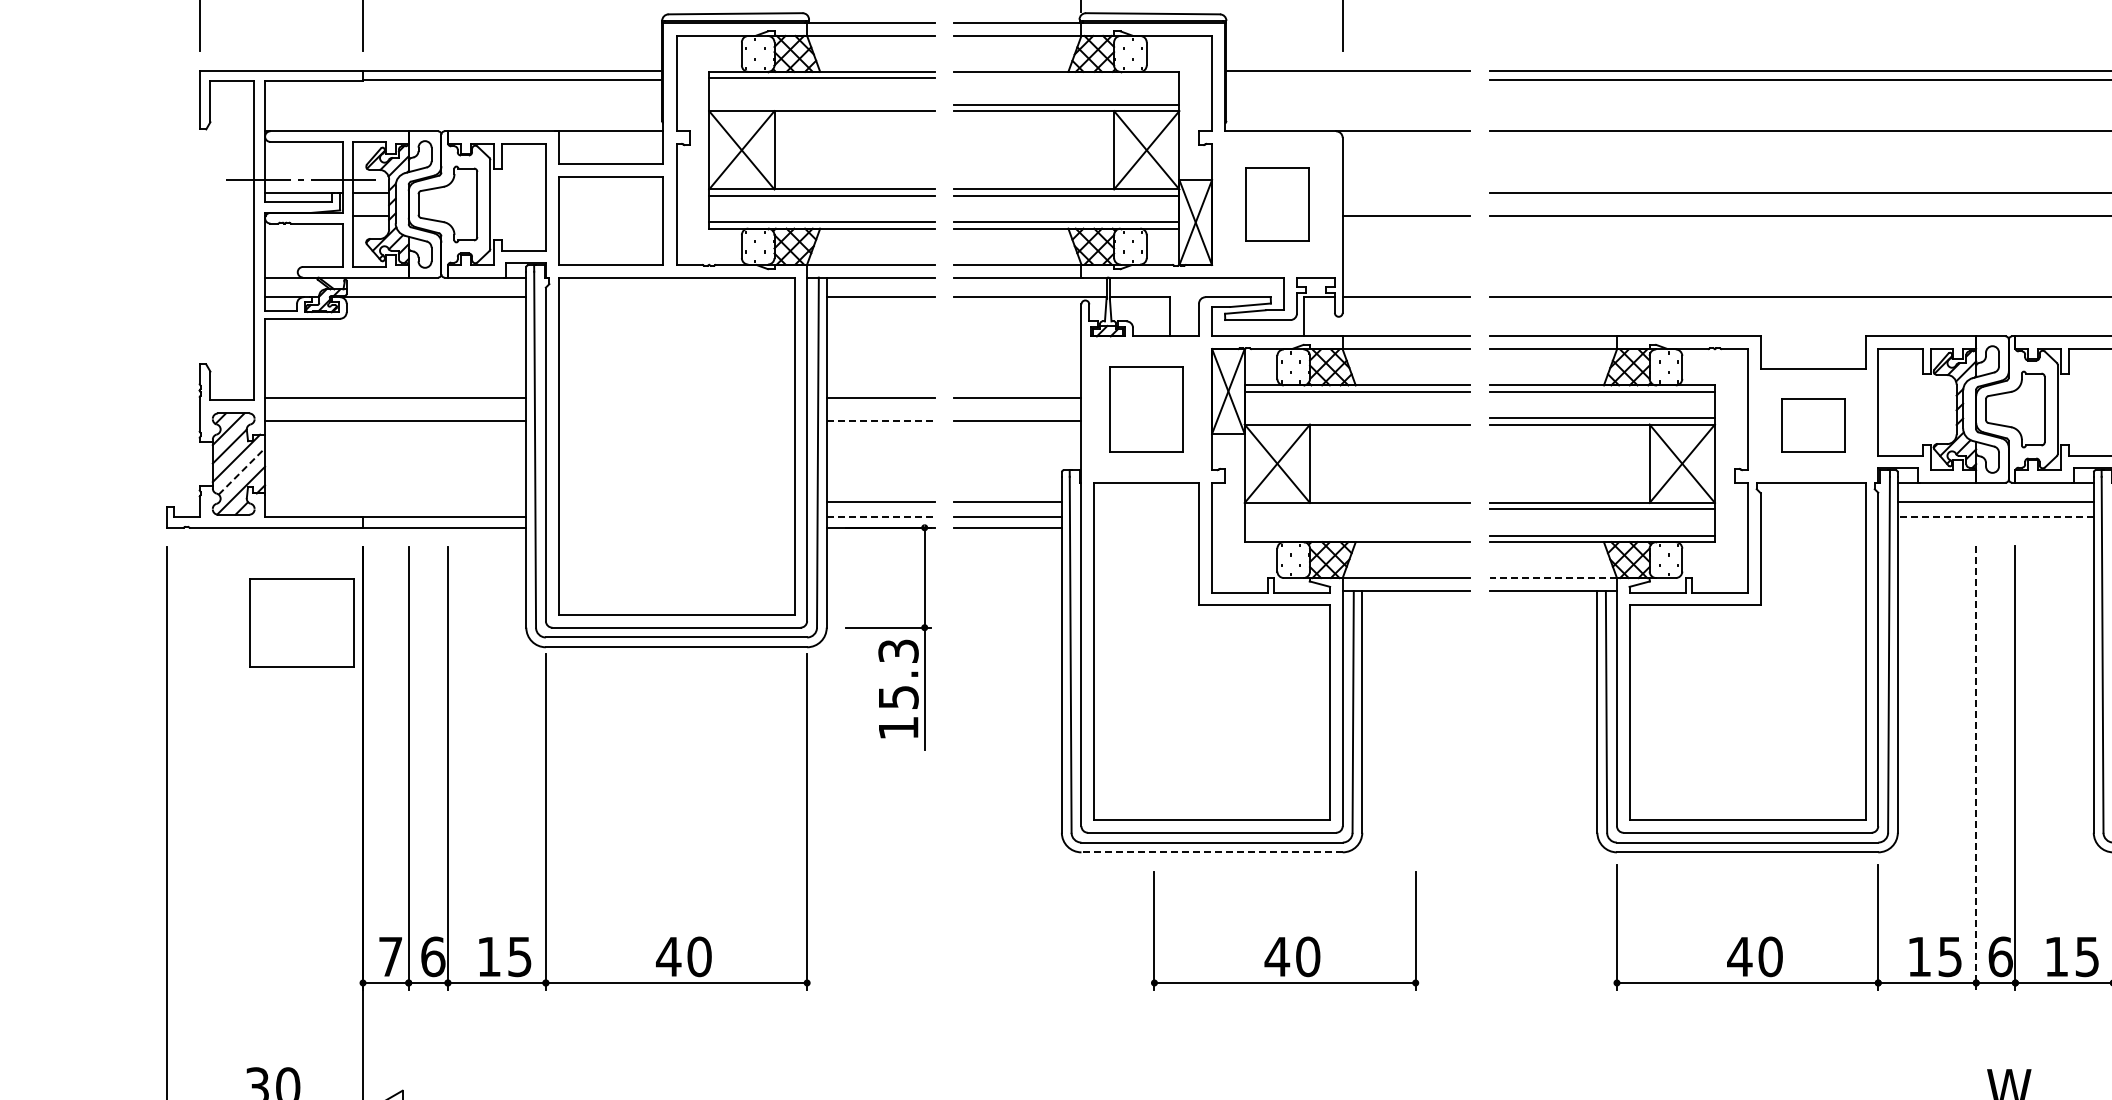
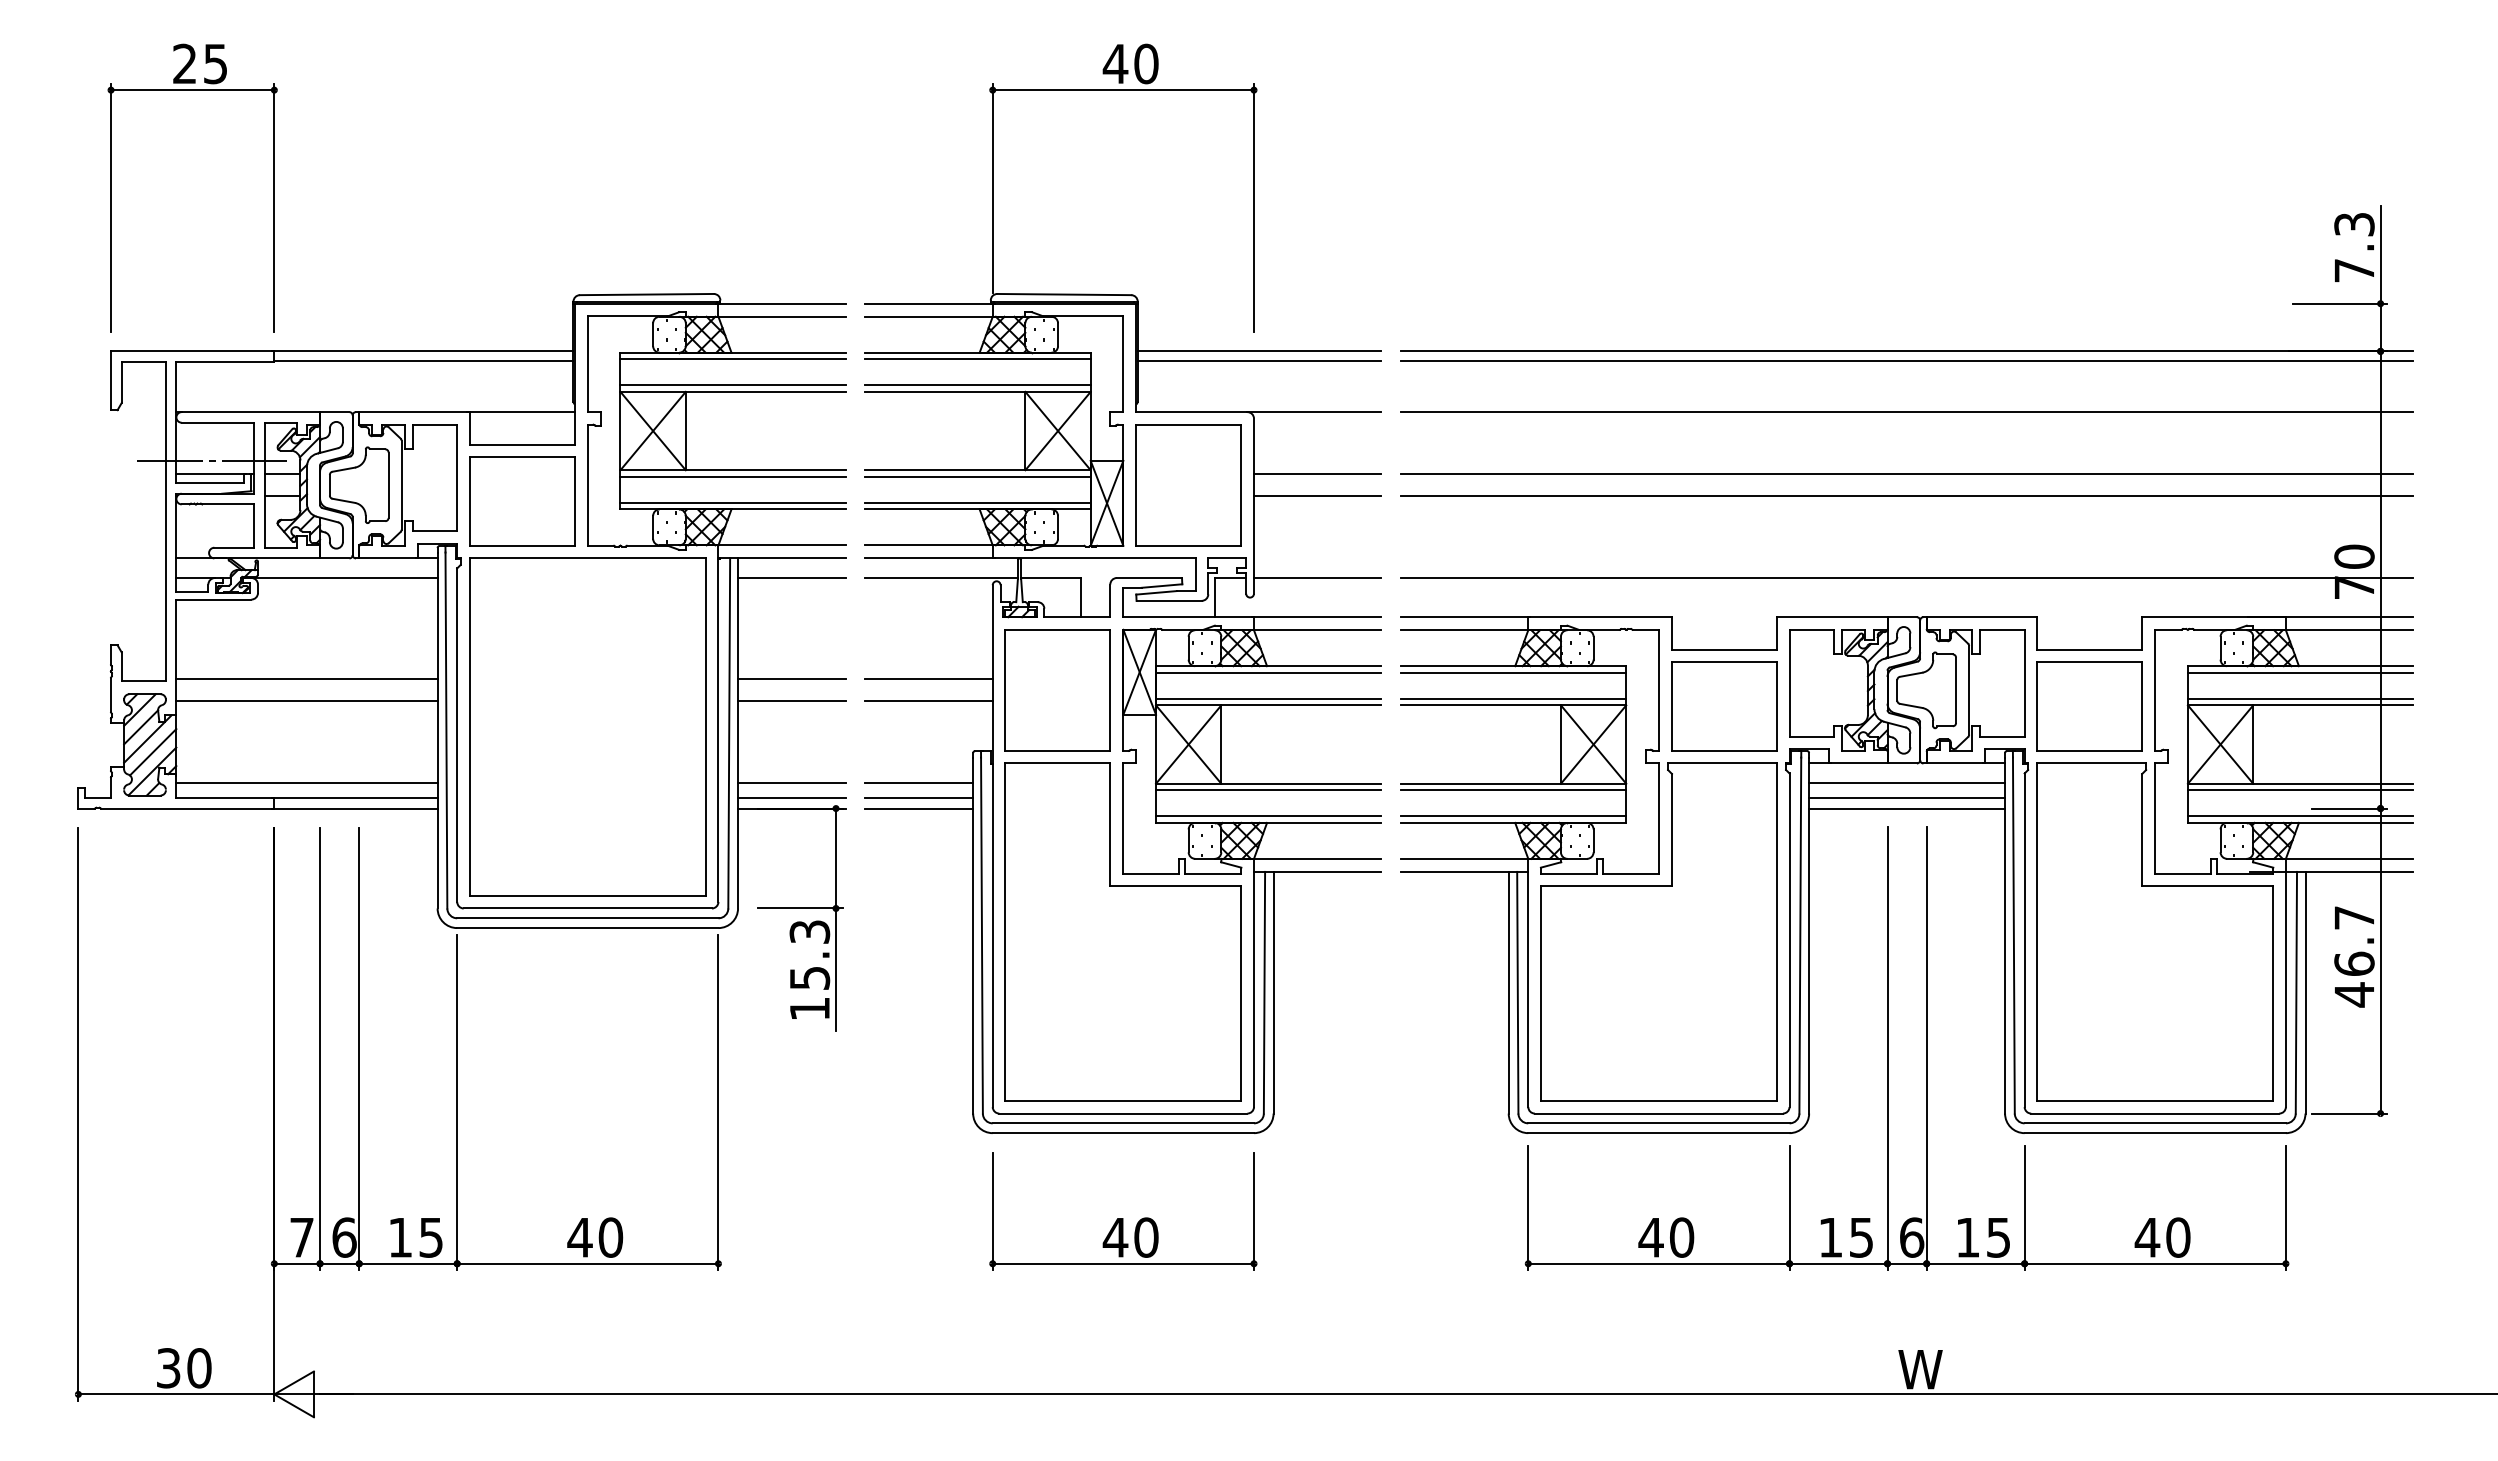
line: (1066, 78) -> (977, 359), added
line: (1348, 79) -> (1259, 360), added
line: (821, 104) -> (732, 385), added
line: (1406, 193) -> (1317, 474), added
part: (1277, 204) -> (1188, 485), size x1.67
part: (1146, 409) -> (1057, 690), size x1.43
line: (1357, 417) -> (1268, 698), added
line: (880, 420) -> (791, 701), dashed -> solid
part: (1813, 425) -> (1724, 706), size x1.67
line: (242, 471) -> (153, 752), dashed -> solid
line: (395, 502) -> (306, 783), added
line: (1357, 509) -> (1268, 790), added
line: (880, 516) -> (791, 797), dashed -> solid
line: (1996, 516) -> (1907, 797), dashed -> solid
line: (1996, 527) -> (1907, 808), added
line: (1357, 535) -> (1268, 816), added
line: (1553, 577) -> (1464, 858), dashed -> solid
part: (302, 622) -> (213, 903), removed
line: (1976, 767) -> (1887, 1048), dashed -> solid
line: (1212, 852) -> (1123, 1133), dashed -> solid
part: (1285, 937) -> (1123, 1218), moved

